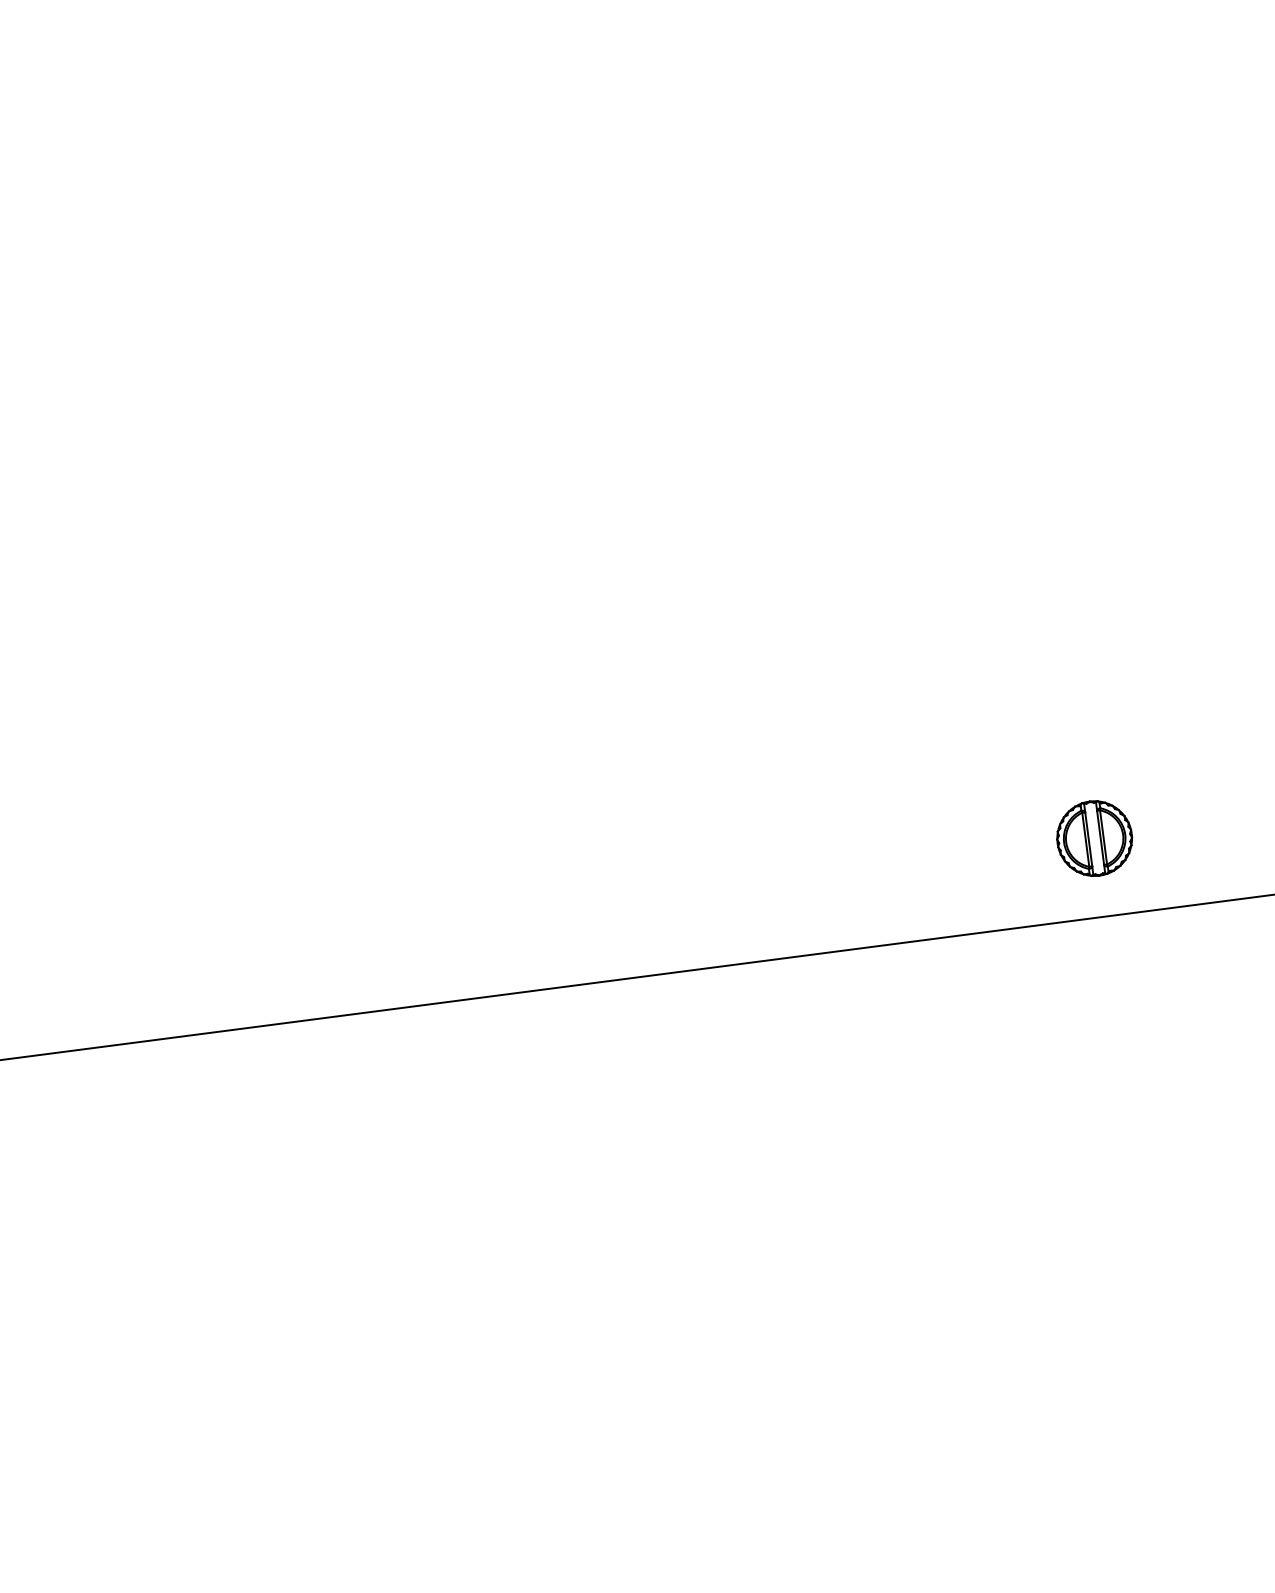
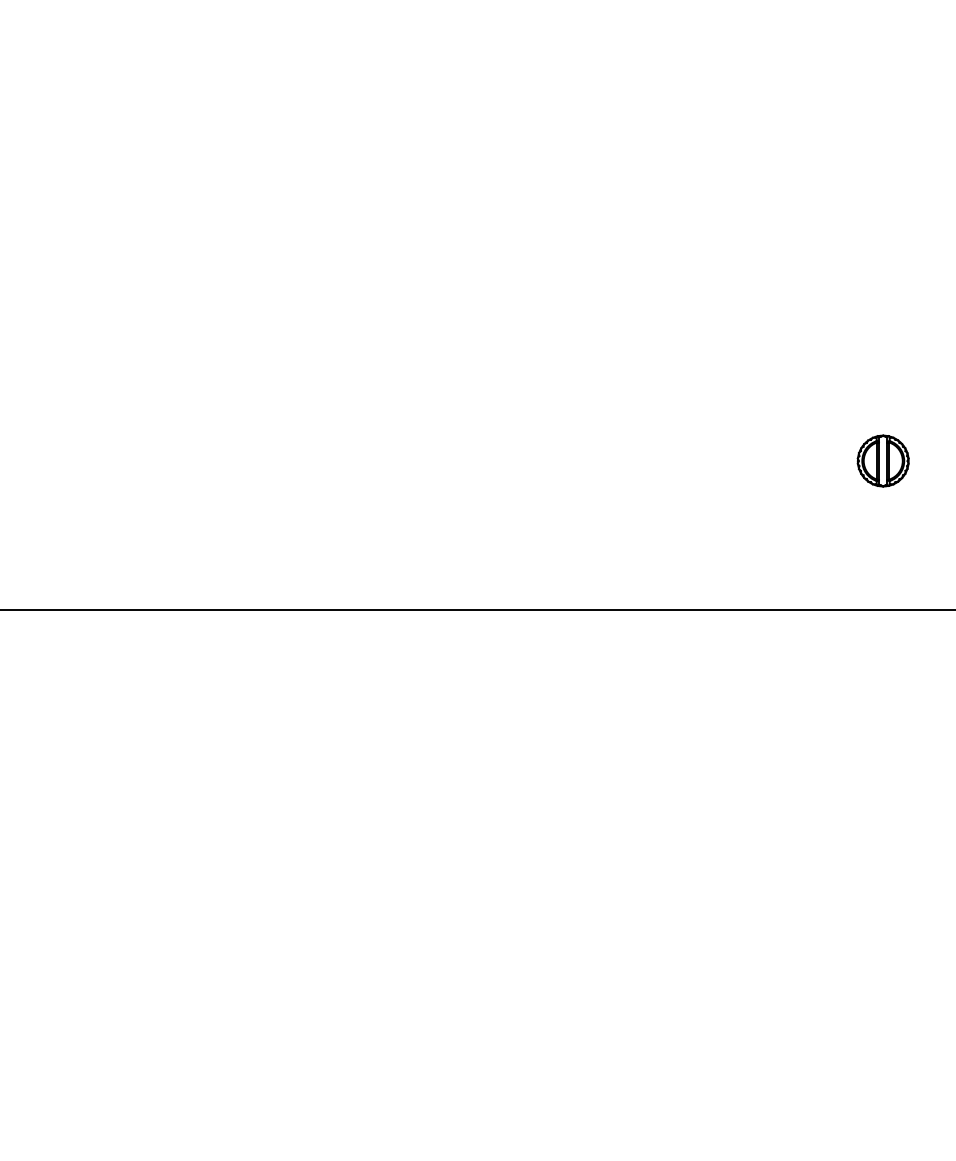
part: (1093, 837) -> (882, 460), moved

